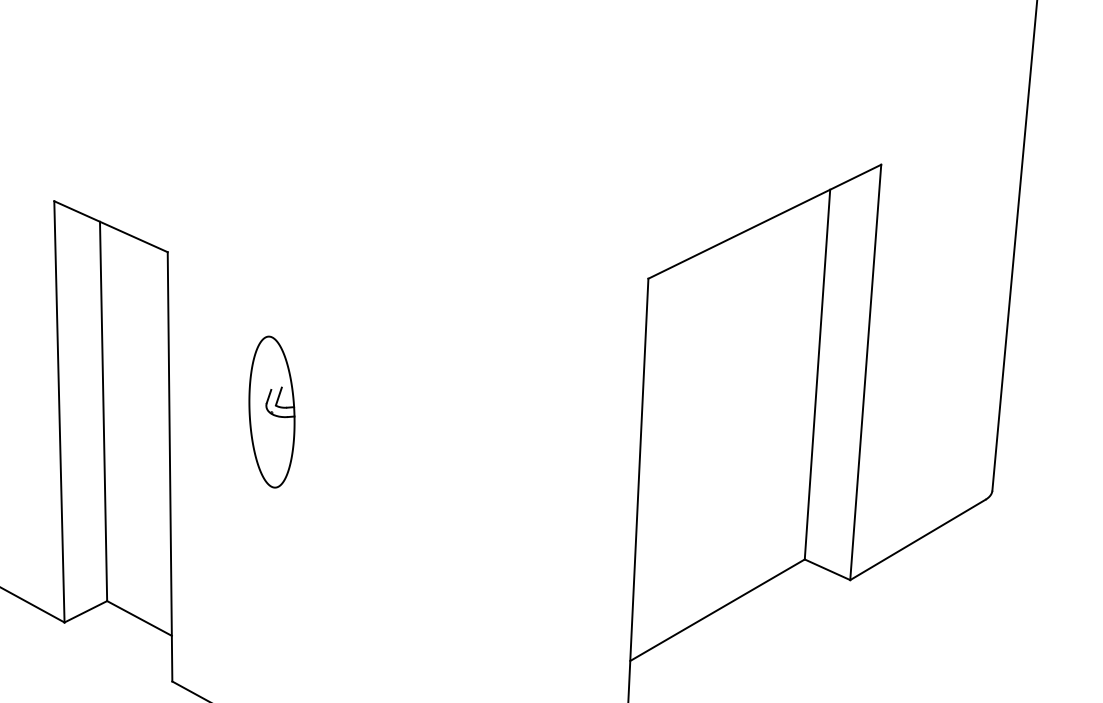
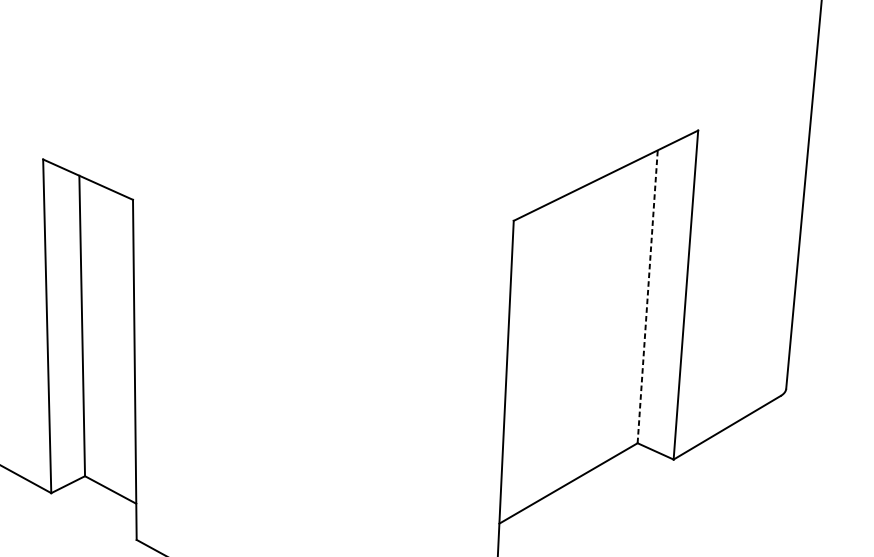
line: (817, 374) -> (647, 296), solid -> dashed
part: (271, 411) -> (215, 326), removed

